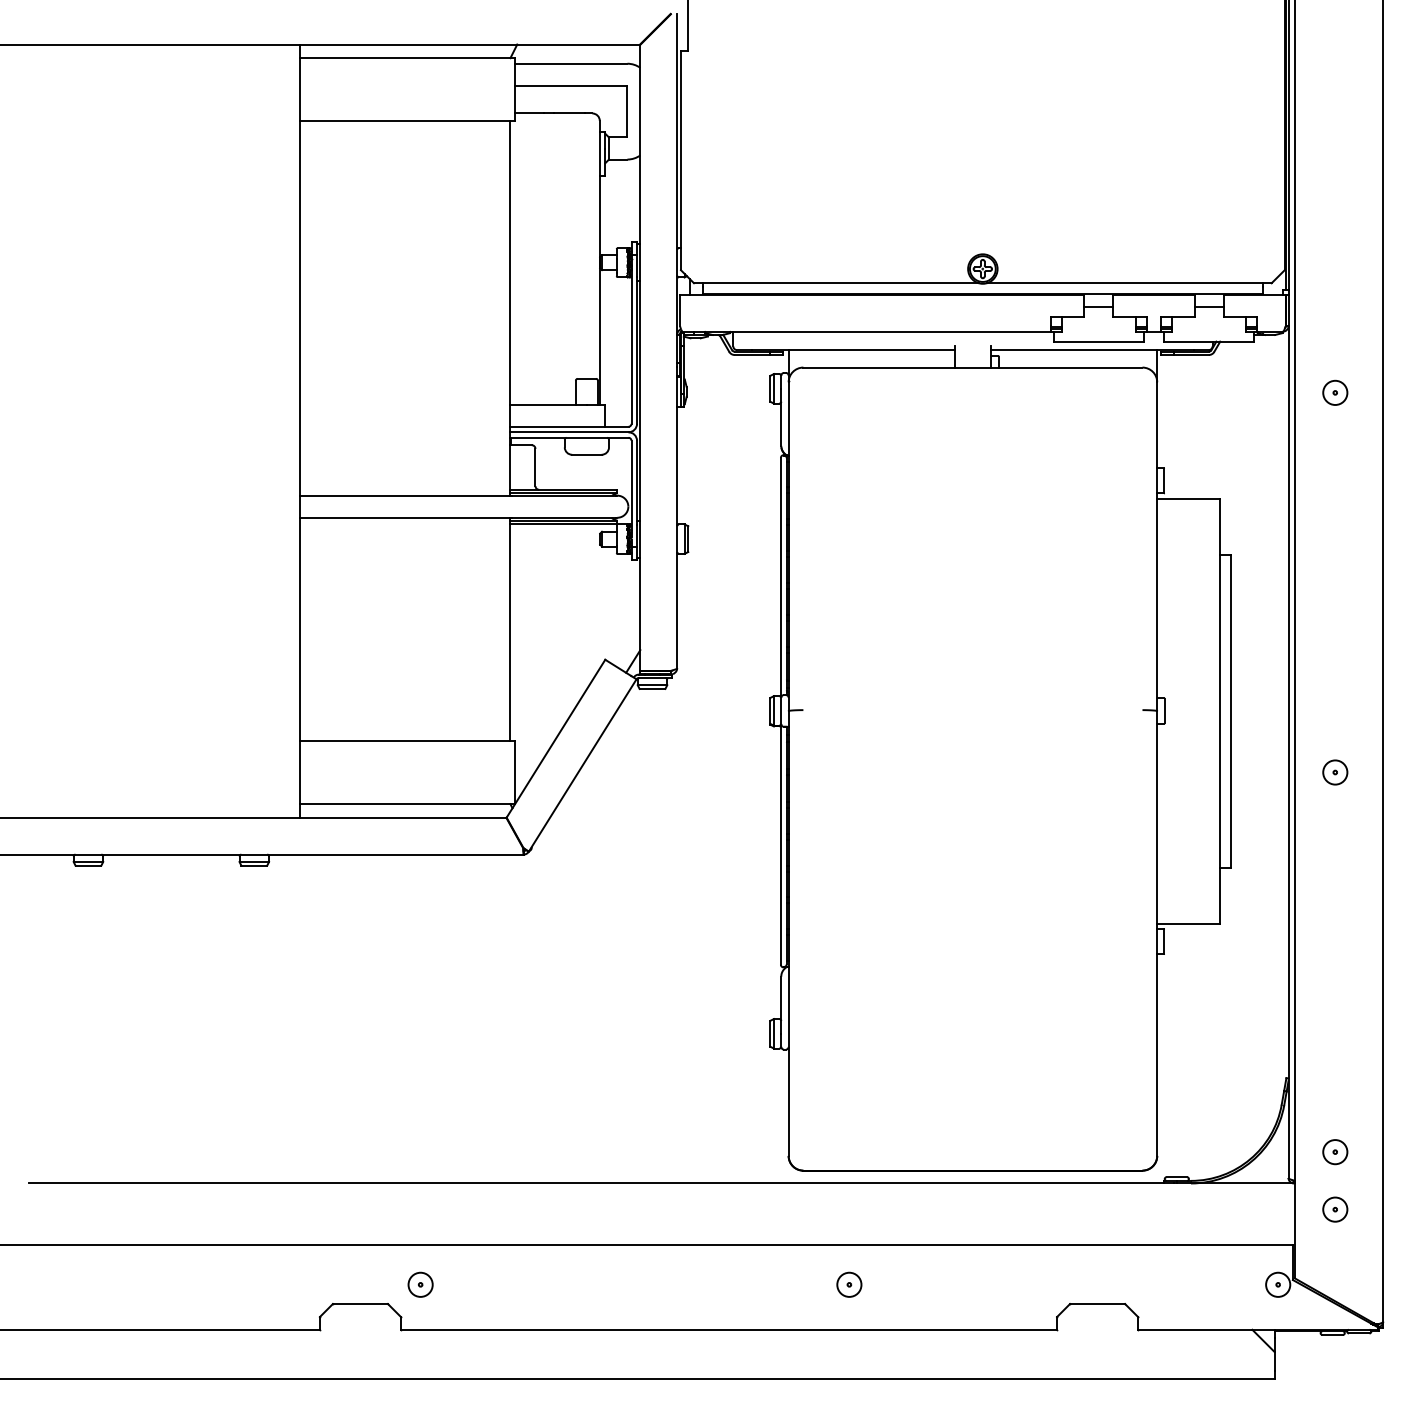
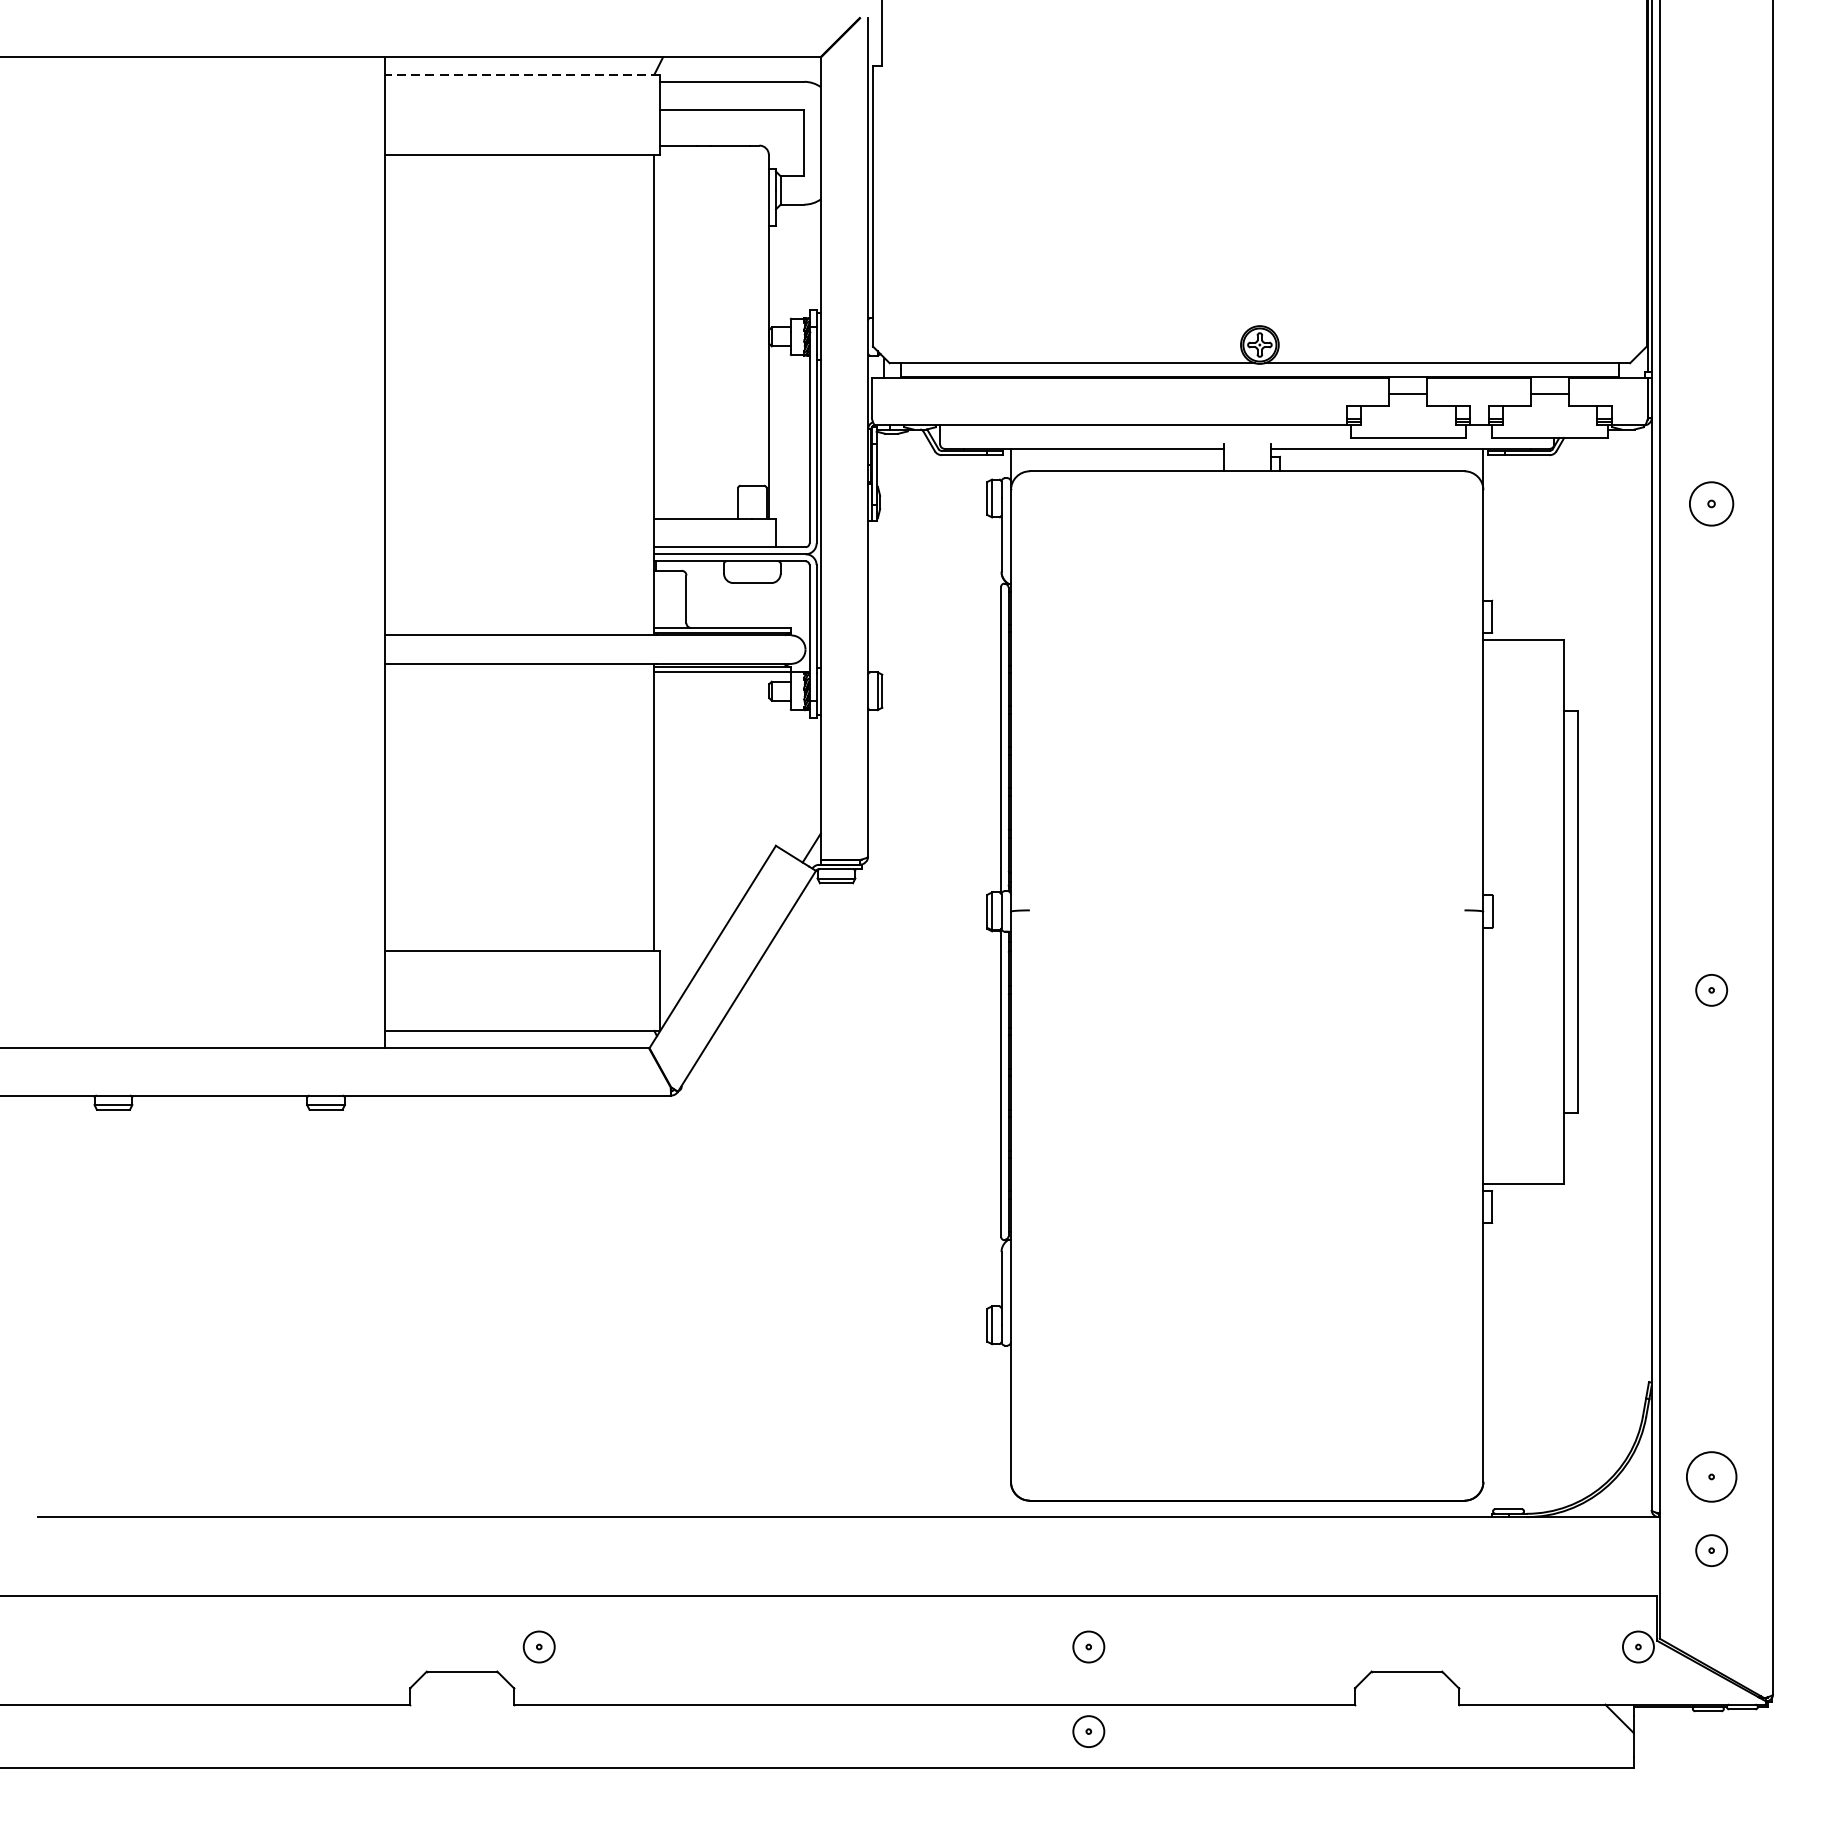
line: (407, 58) -> (522, 75), solid -> dashed
part: (1335, 392) -> (1711, 503), size x1.4
circle: (1335, 1152) -> (1711, 1477), size x1.6
part: (849, 1350) -> (1088, 1731), added

